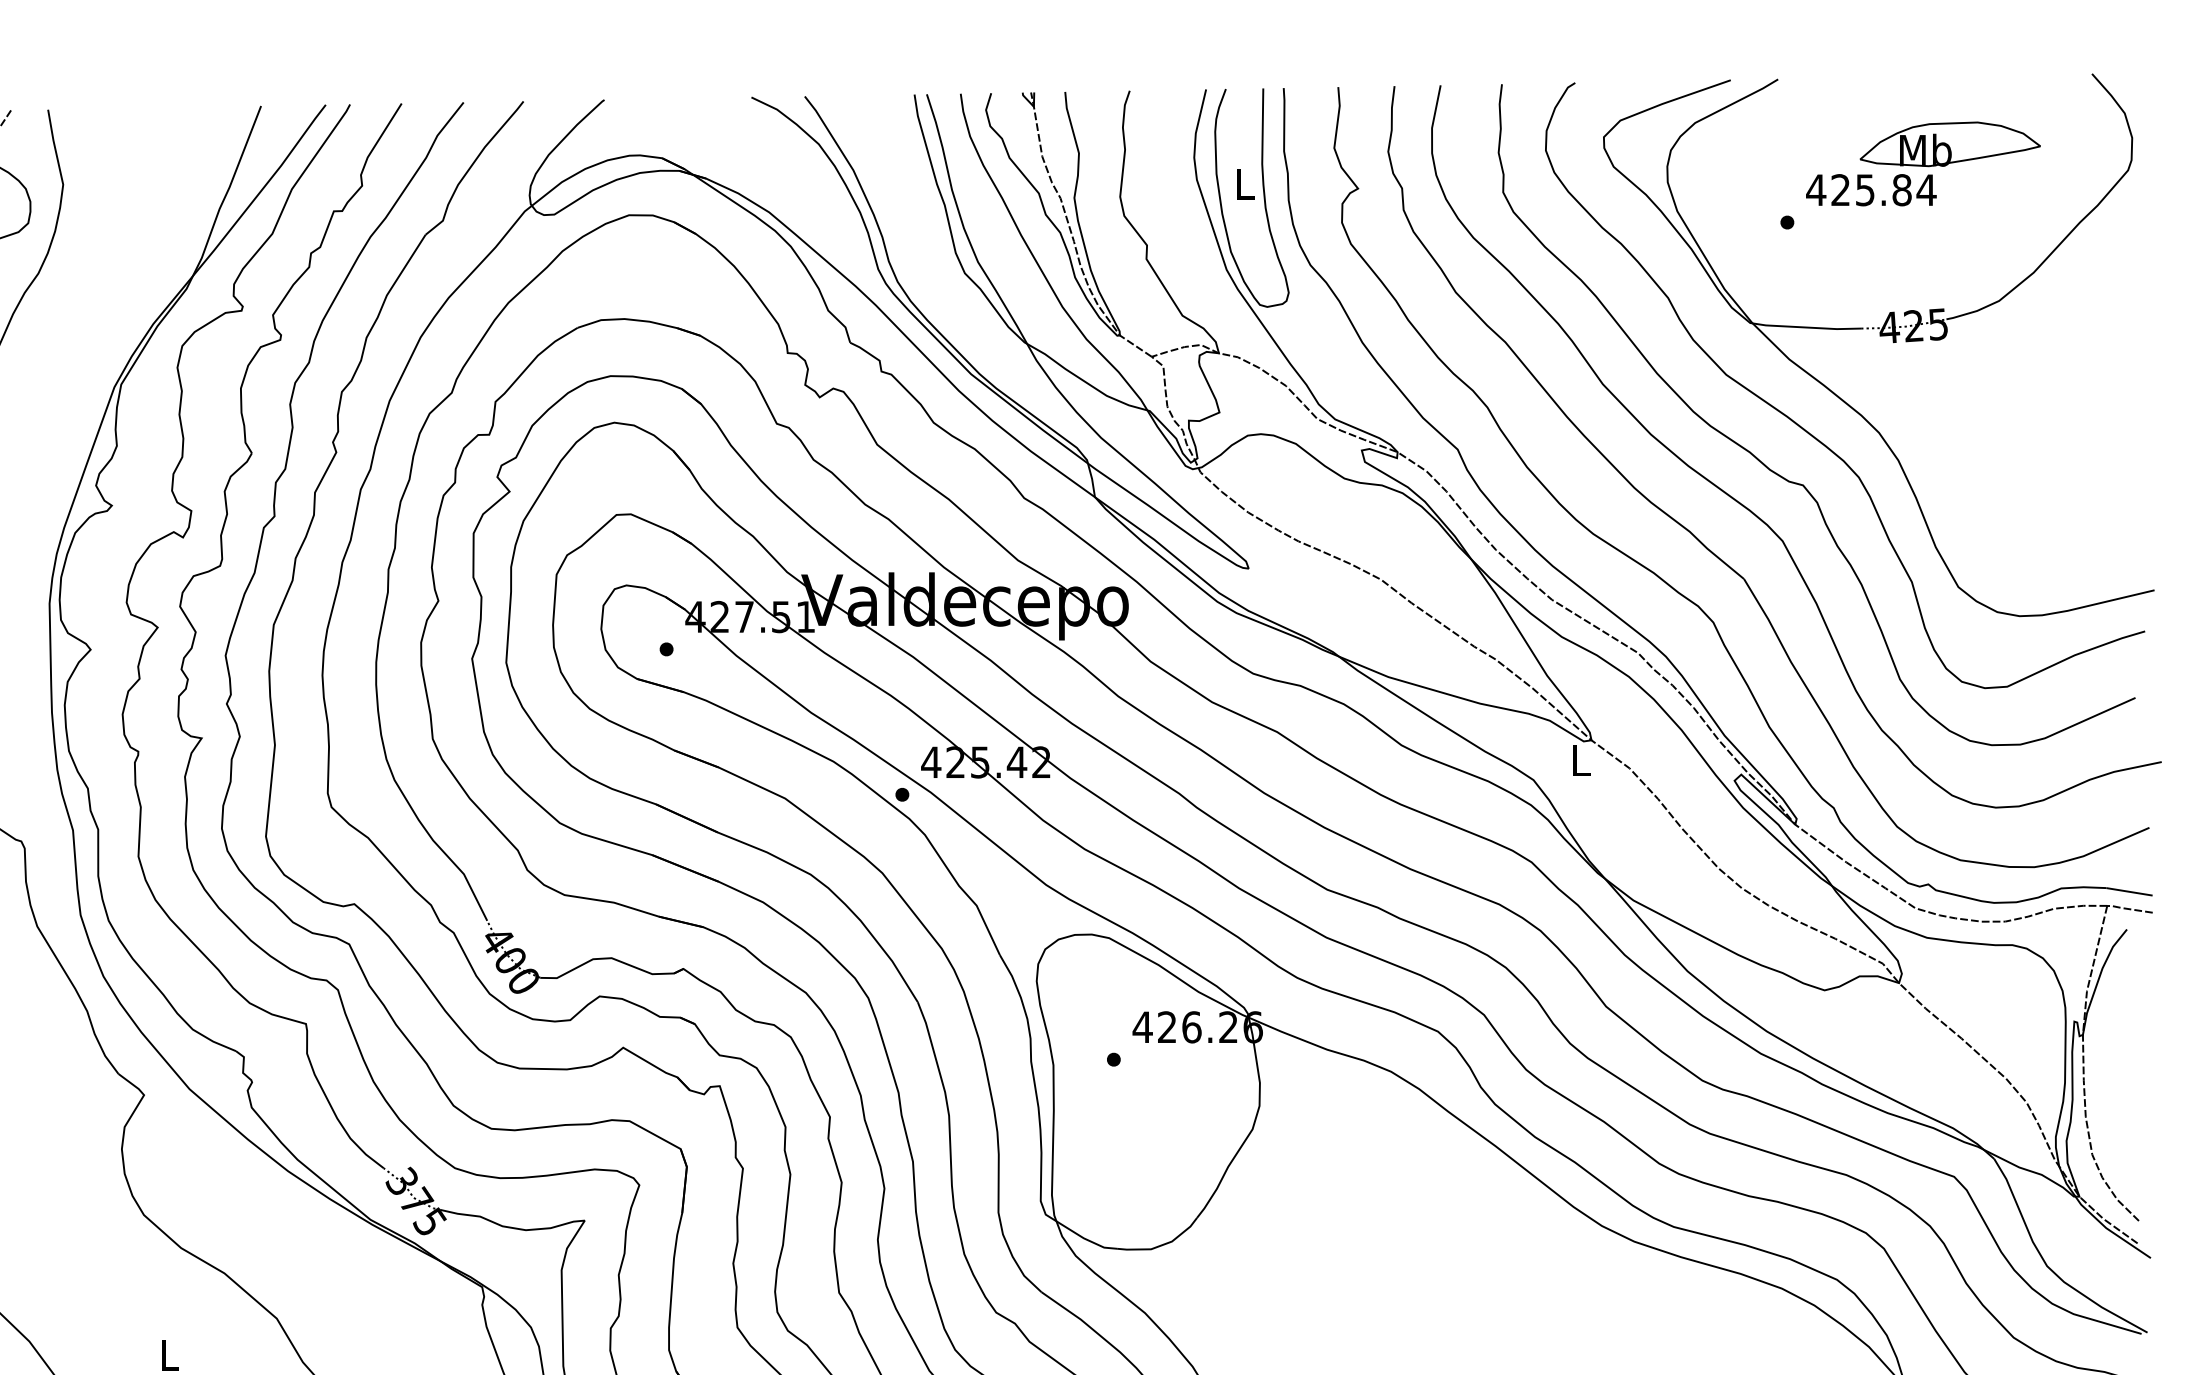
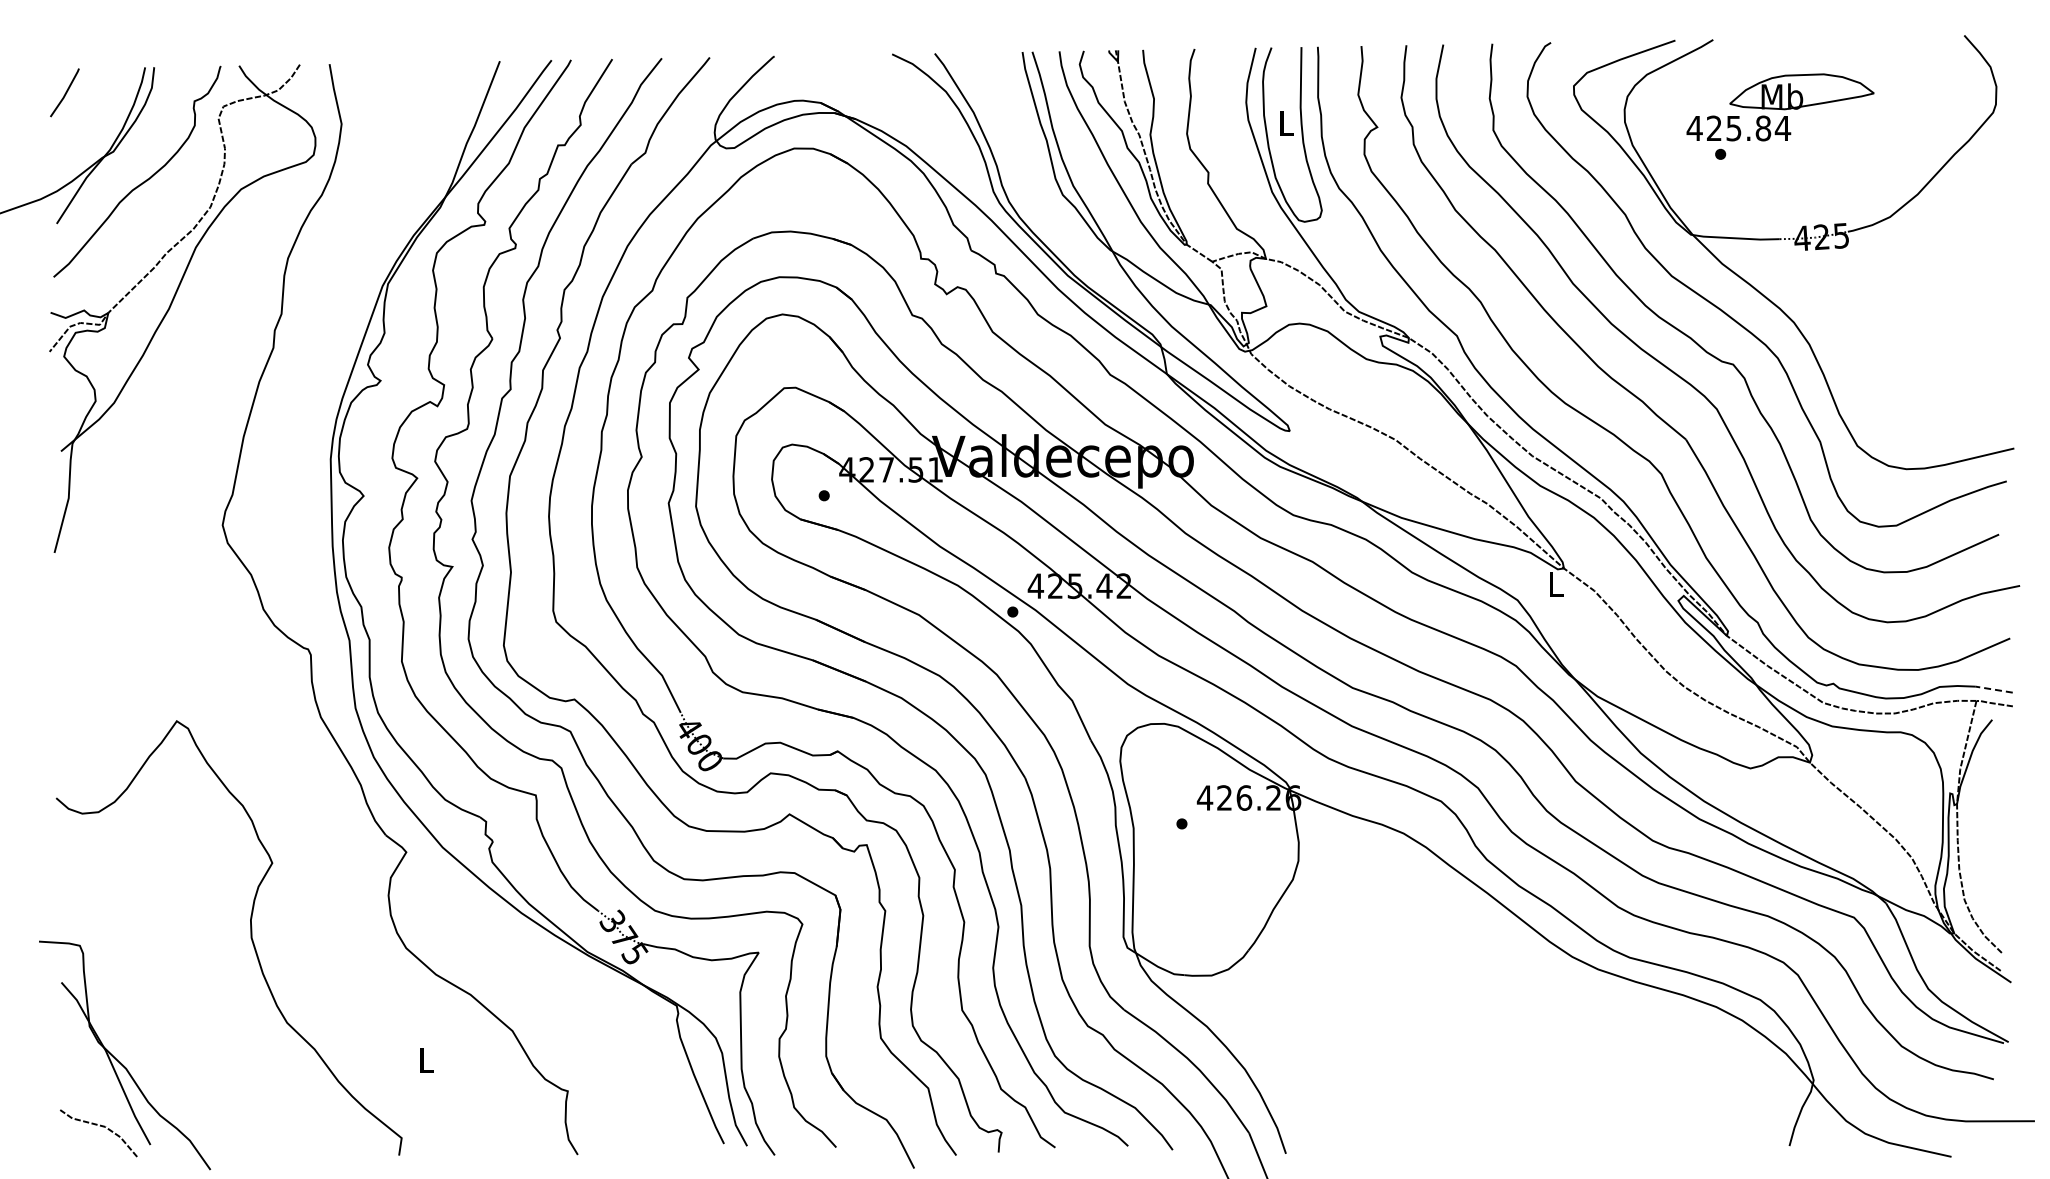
part: (1923, 163) -> (1780, 107), moved
line: (2129, 891) -> (1994, 689), solid -> dashed

